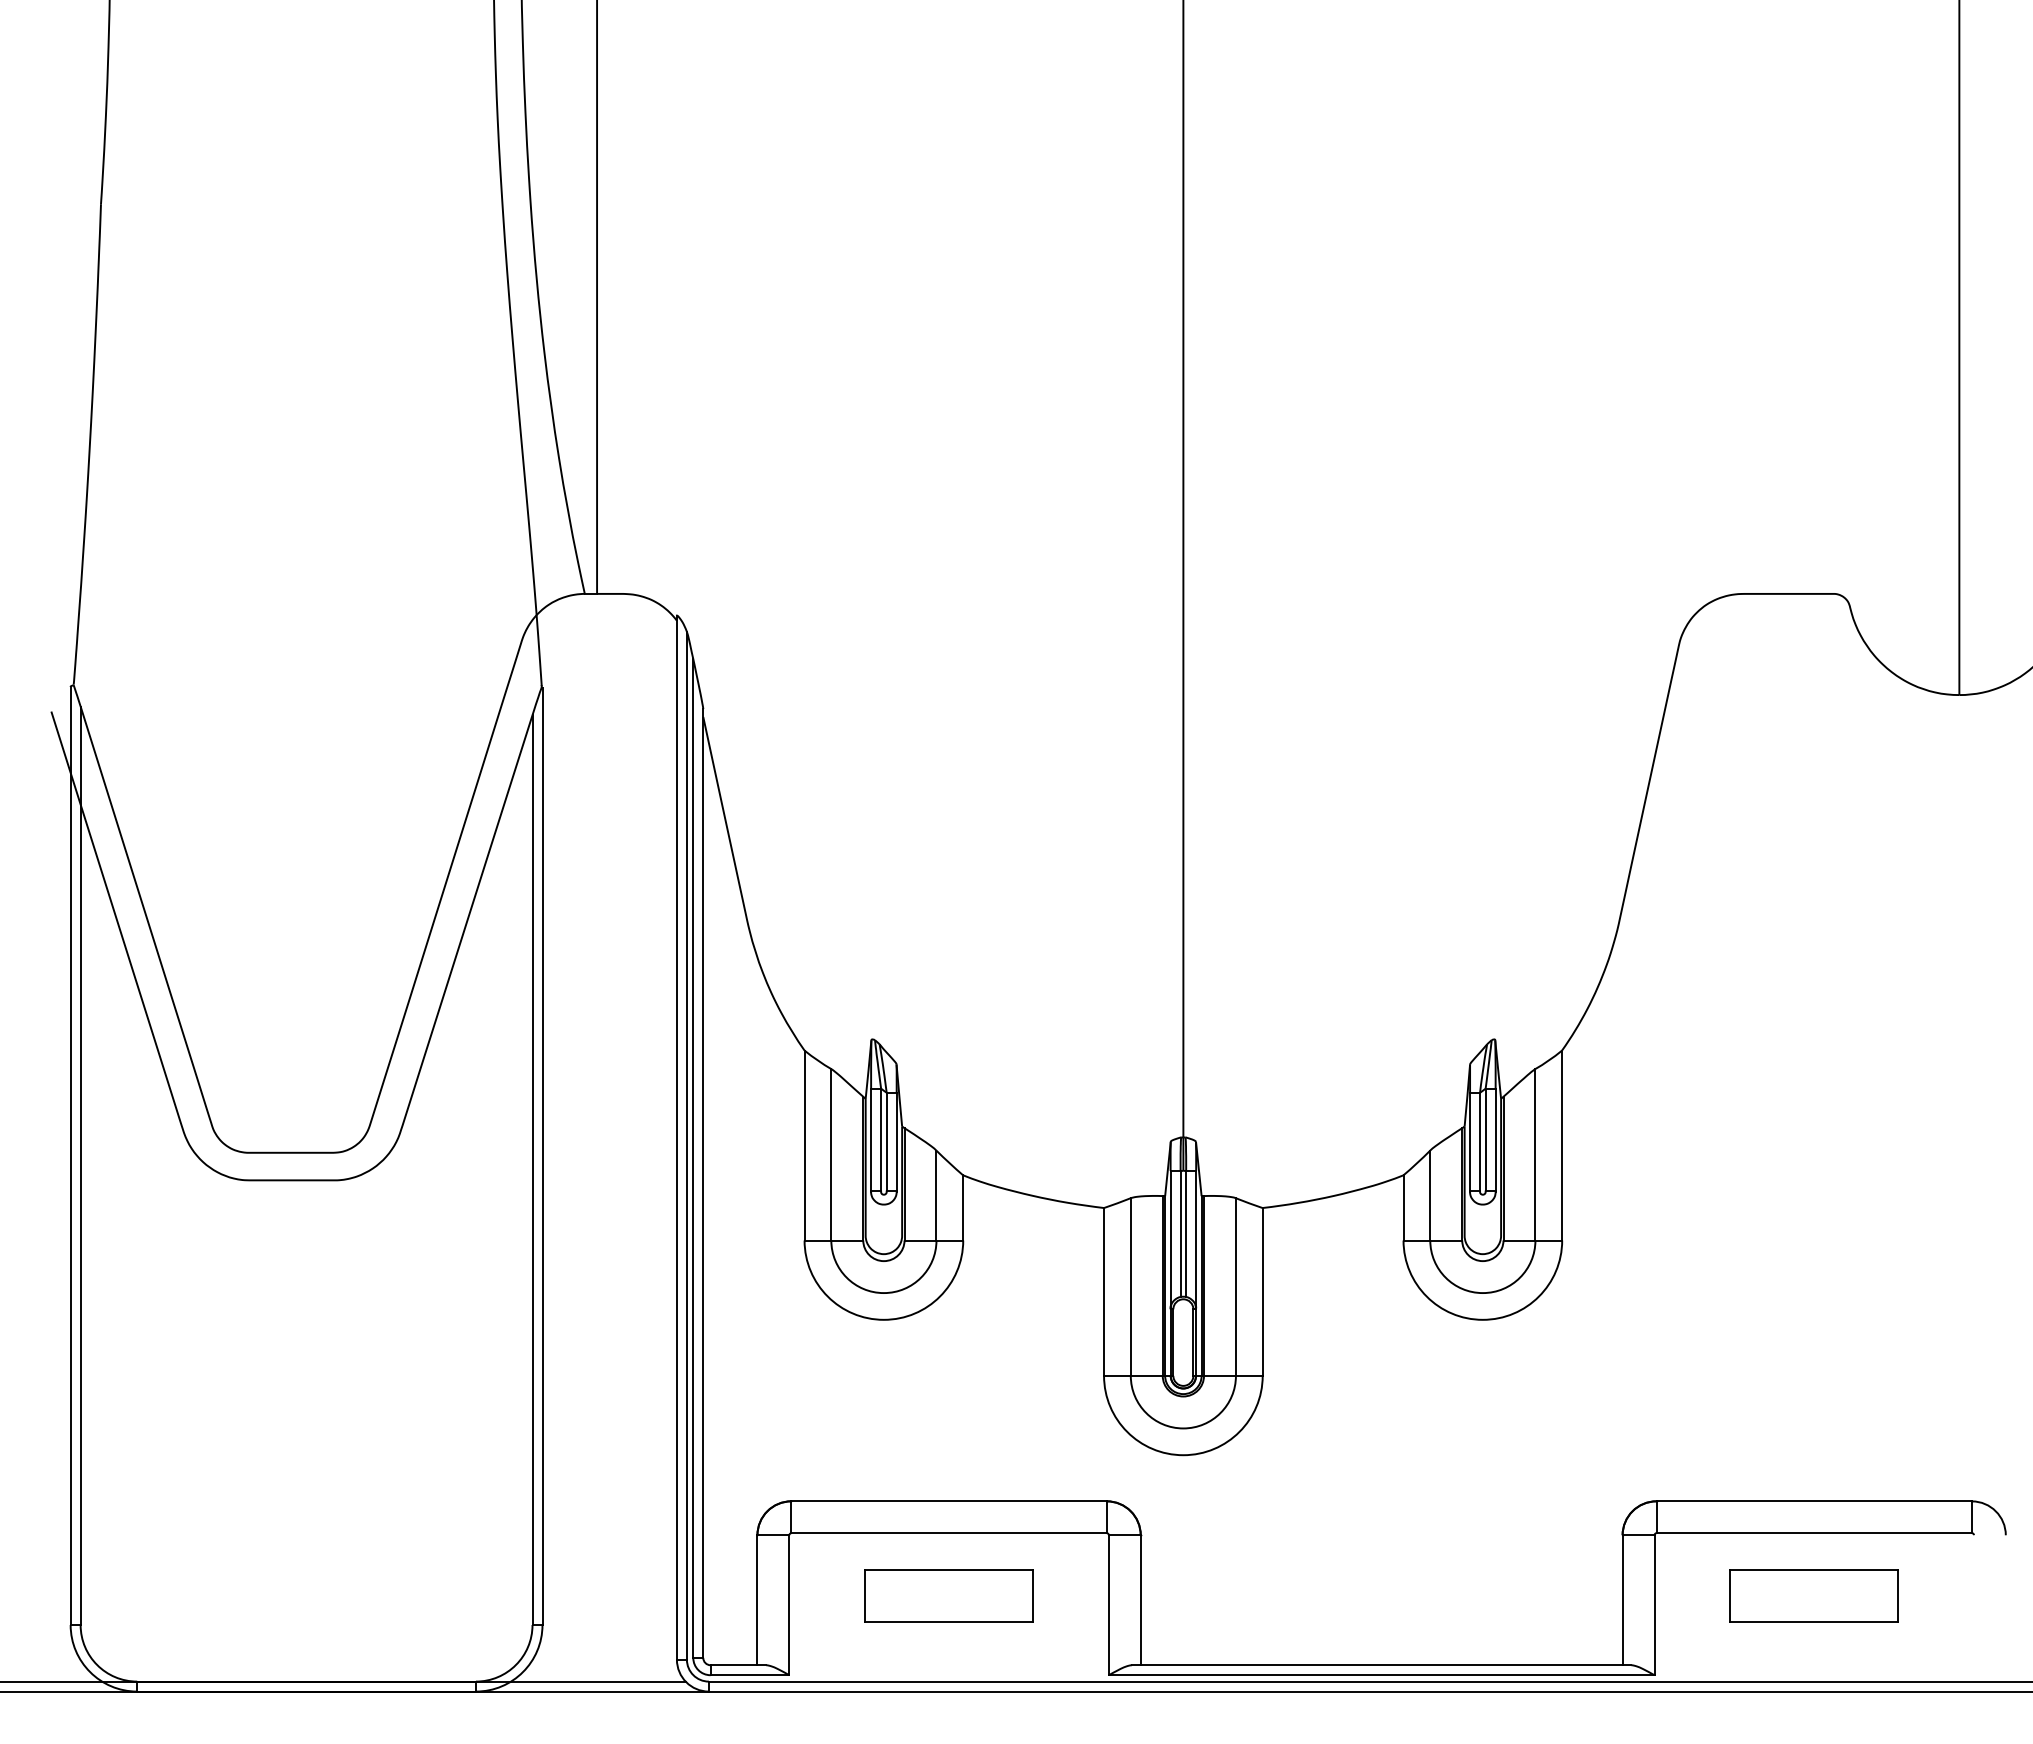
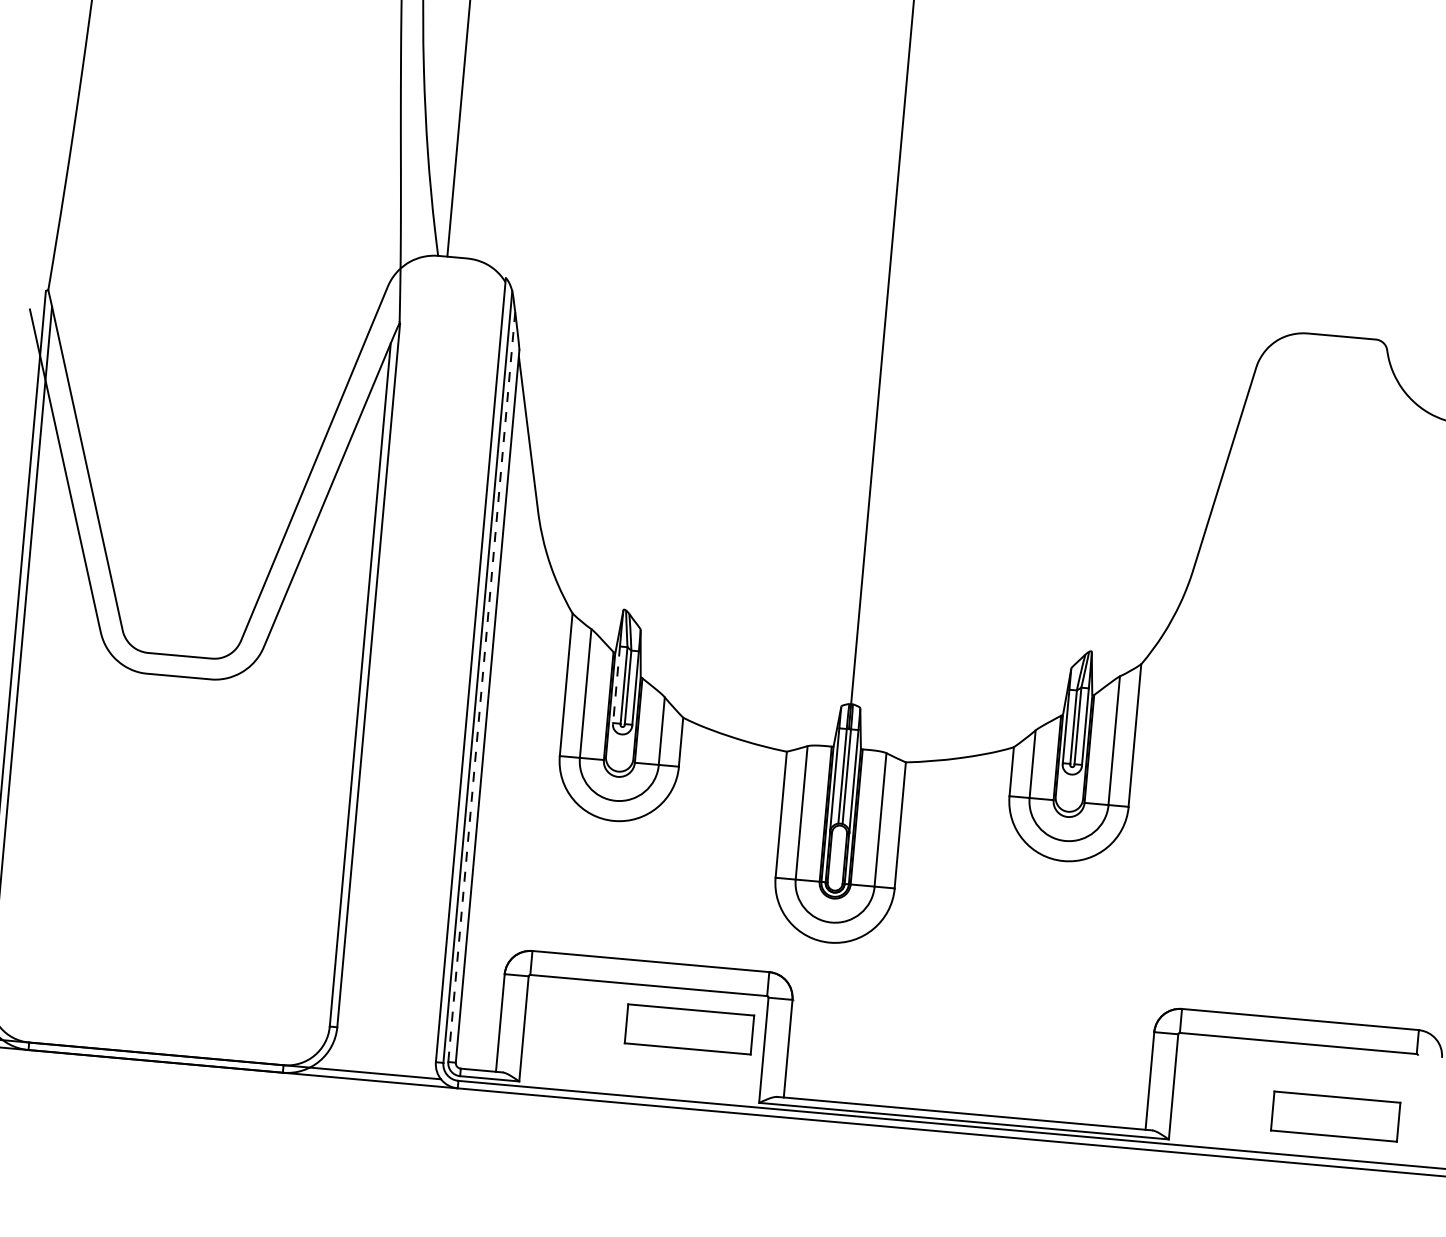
line: (871, 1140) -> (616, 685), solid -> dashed
line: (693, 1159) -> (481, 687), solid -> dashed
part: (948, 1595) -> (689, 1028), moved
part: (1813, 1595) -> (1335, 1115), moved

